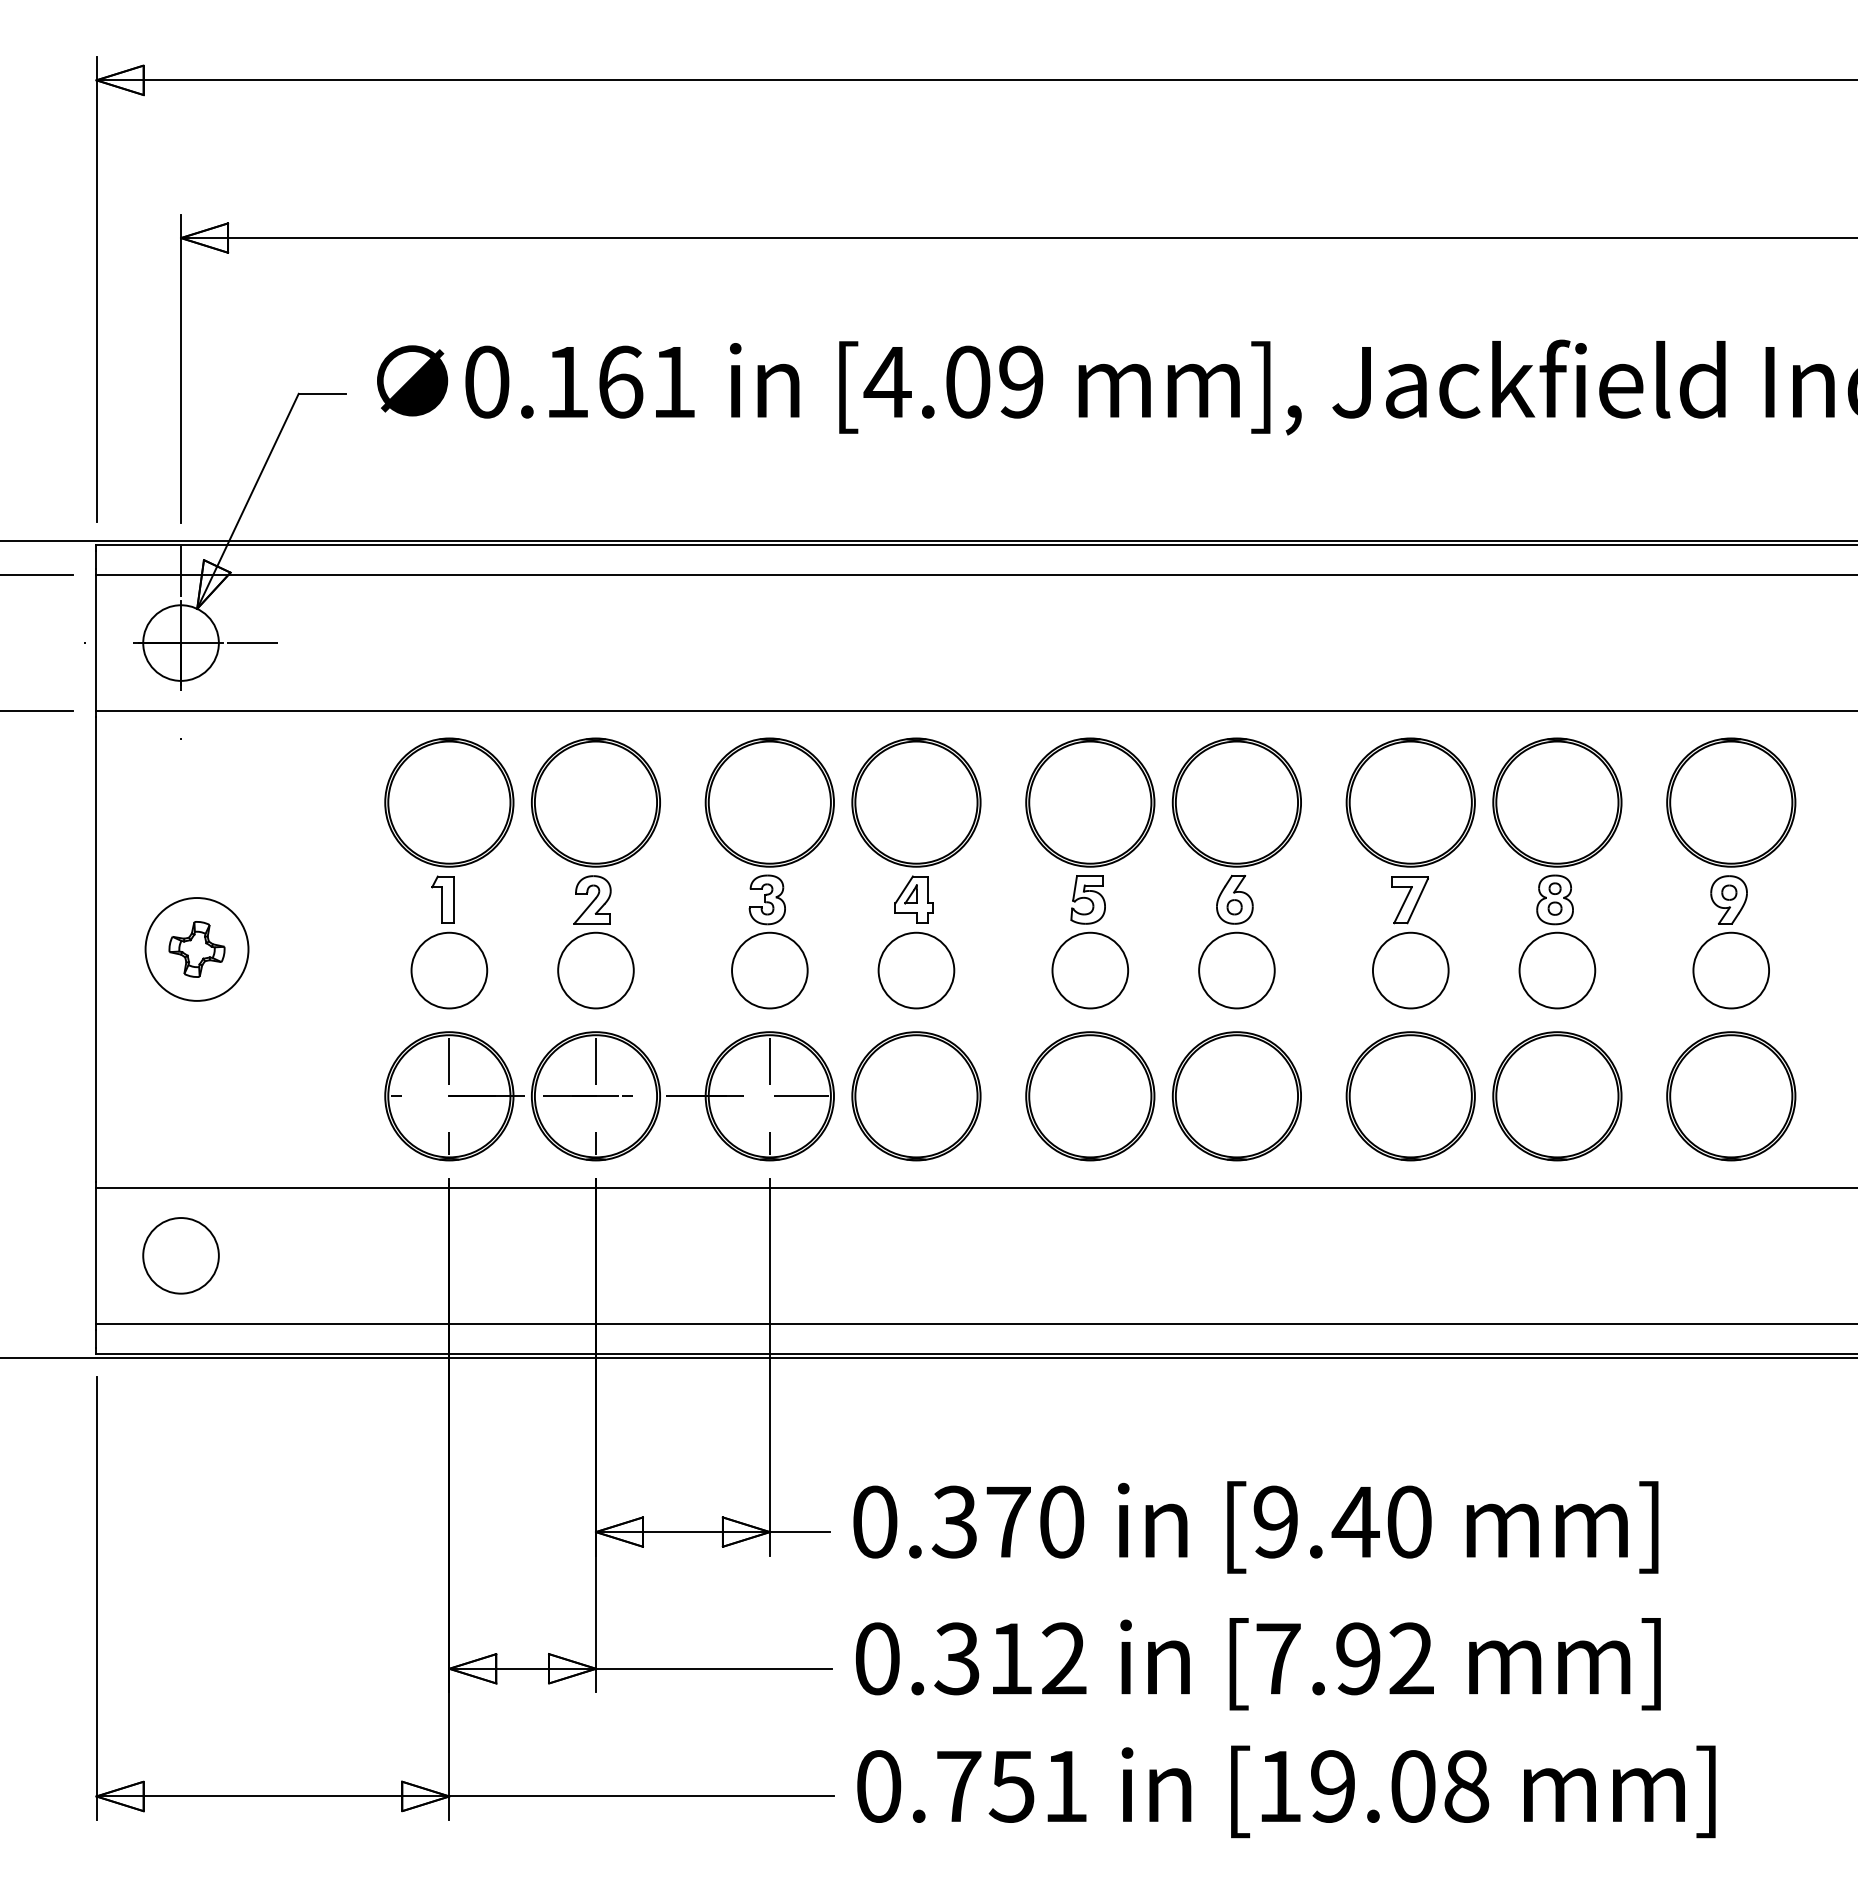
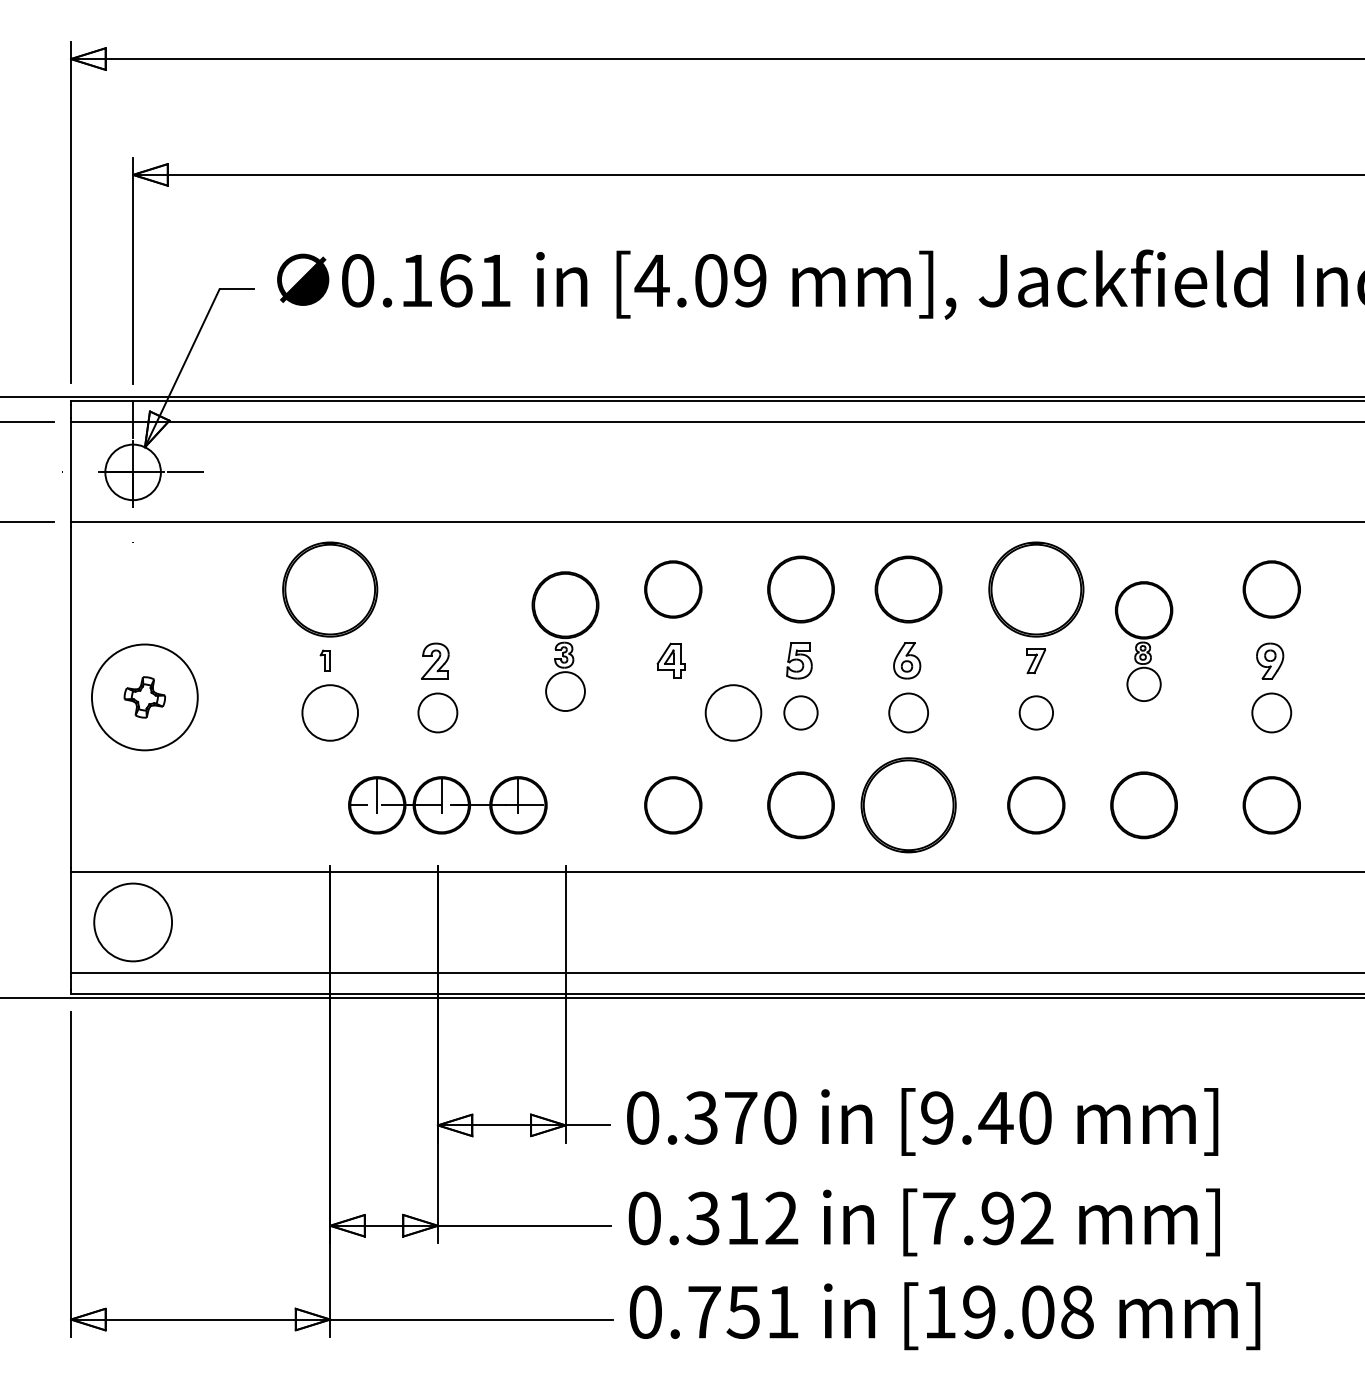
part: (595, 802) -> (437, 589), removed
part: (916, 802) -> (673, 589), size x0.6
part: (1090, 802) -> (801, 589), size x0.7
part: (1236, 802) -> (908, 589), size x0.7
part: (1731, 802) -> (1271, 589), size x0.6
part: (769, 873) -> (565, 641), size x0.7
part: (1557, 873) -> (1144, 641), size x0.6
part: (442, 899) -> (325, 660), size x0.6
part: (1409, 900) -> (1035, 661), size x0.7
circle: (196, 949) -> (144, 697), size x1.4
circle: (595, 970) -> (437, 712), size x0.7
circle: (916, 970) -> (733, 712), moved
circle: (1090, 970) -> (801, 712), size x0.6
circle: (1236, 970) -> (908, 712), size x0.7
circle: (1410, 970) -> (1036, 712), size x0.6
circle: (1731, 970) -> (1271, 712), size x0.7
part: (609, 1096) -> (447, 805), size x0.6
part: (916, 1096) -> (673, 805), size x0.6
part: (1090, 1096) -> (801, 805), size x0.7
part: (1410, 1096) -> (1036, 805), size x0.6
part: (1557, 1096) -> (1144, 805), size x0.7
part: (1731, 1096) -> (1271, 805), size x0.6
circle: (180, 1255) -> (132, 922), size x1.4

